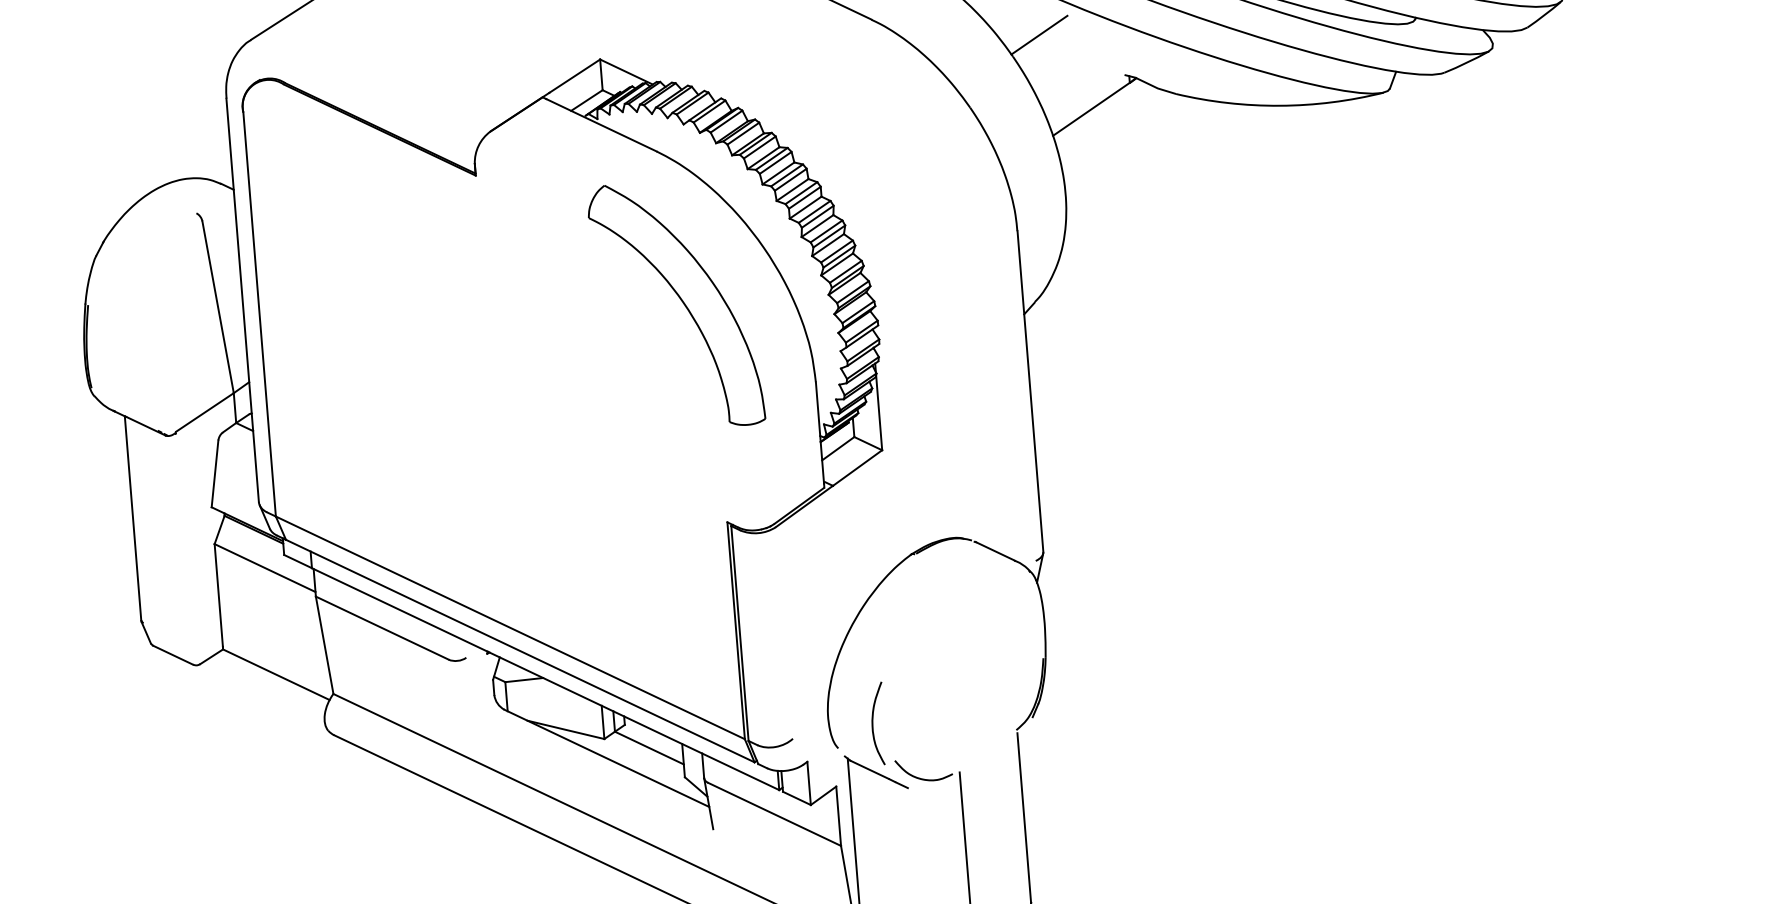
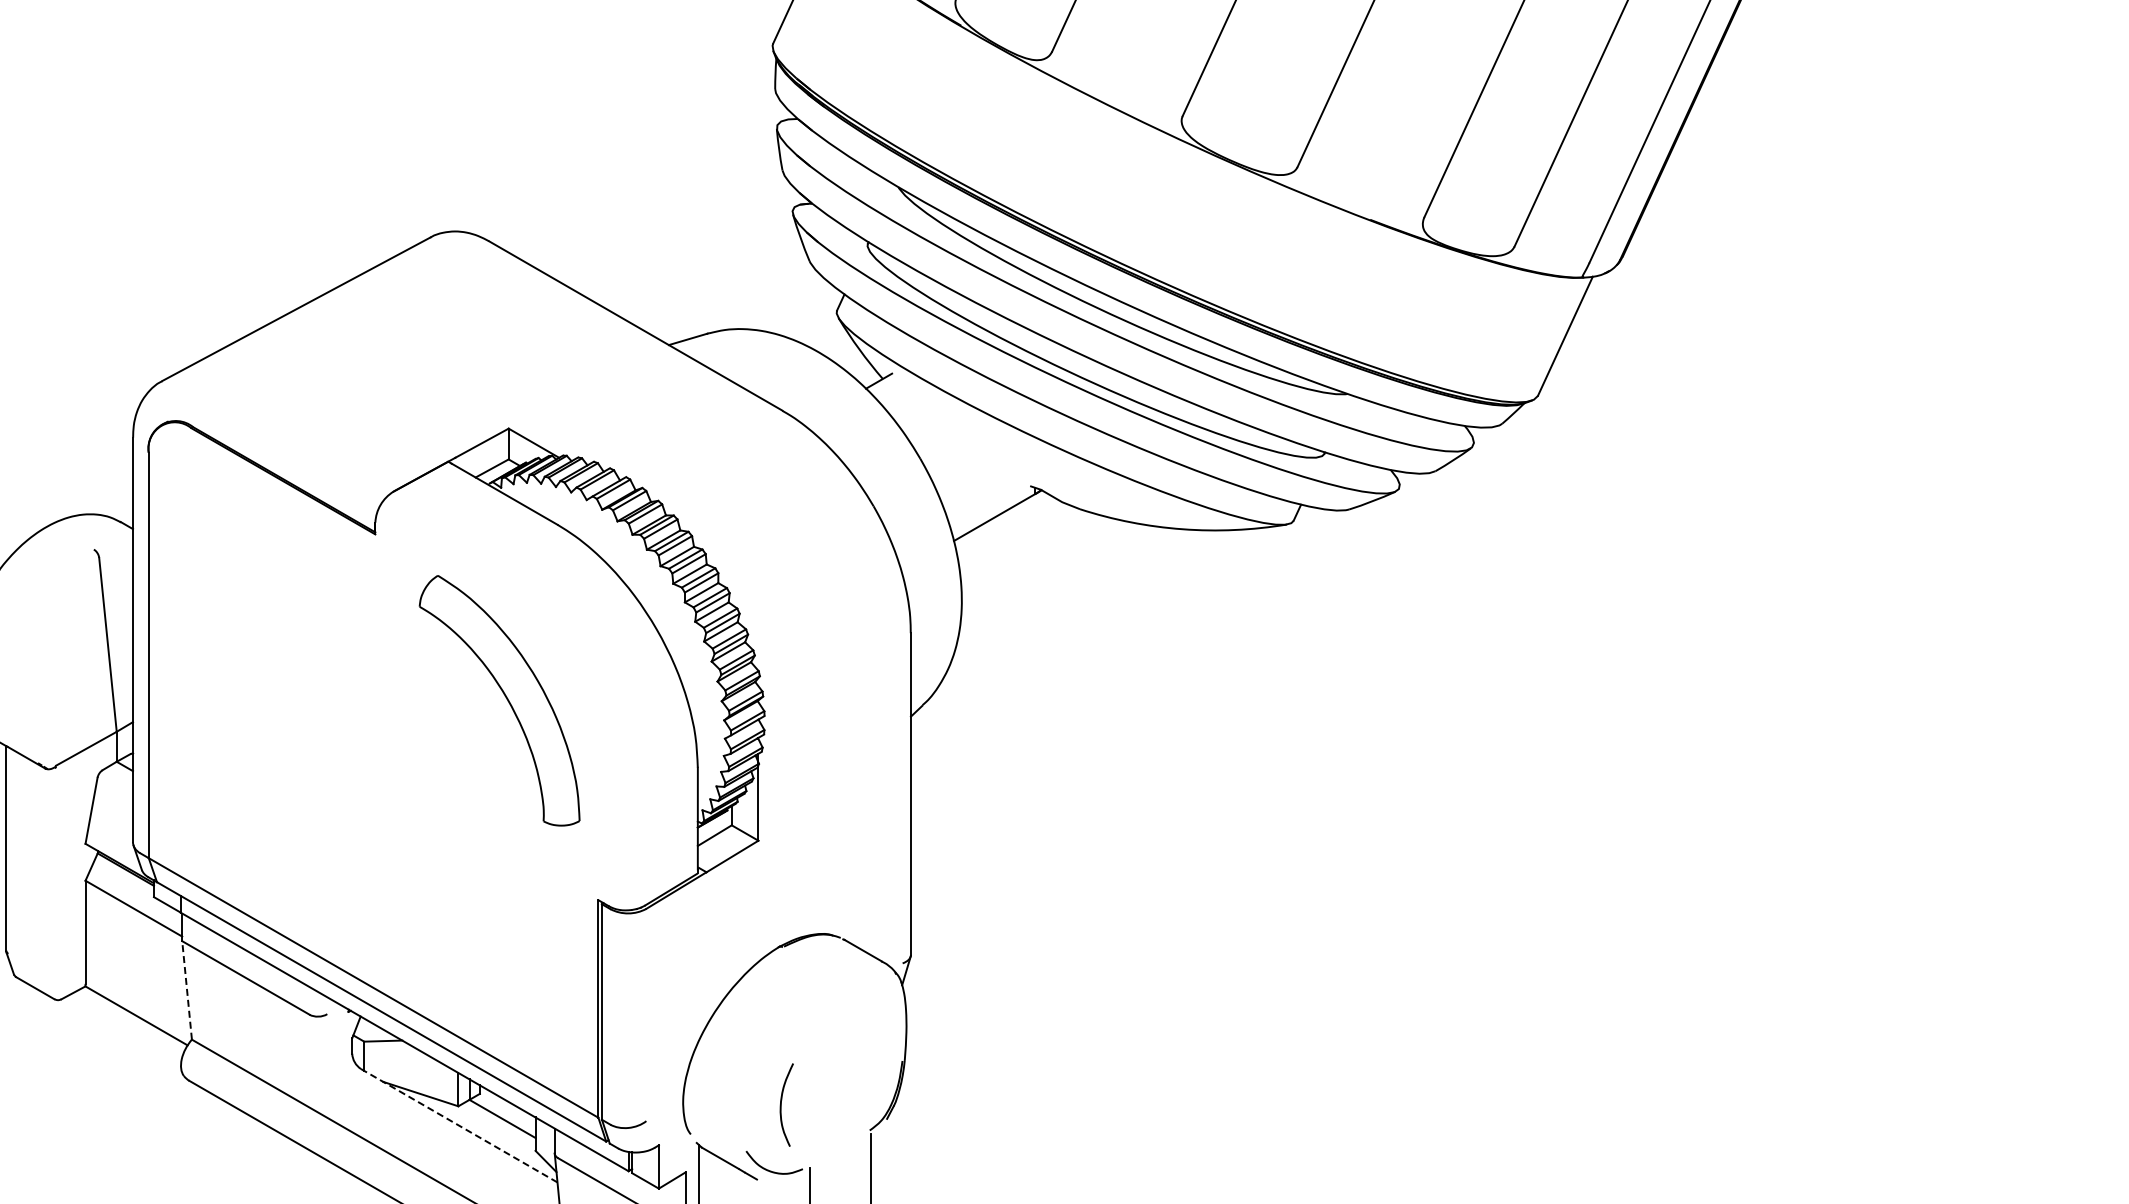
line: (1039, 35) -> (948, 439), removed
part: (680, 300) -> (504, 696), moved
line: (325, 644) -> (187, 989), solid -> dashed
curve: (873, 723) -> (781, 1104), moved
line: (606, 758) -> (458, 1125), solid -> dashed

